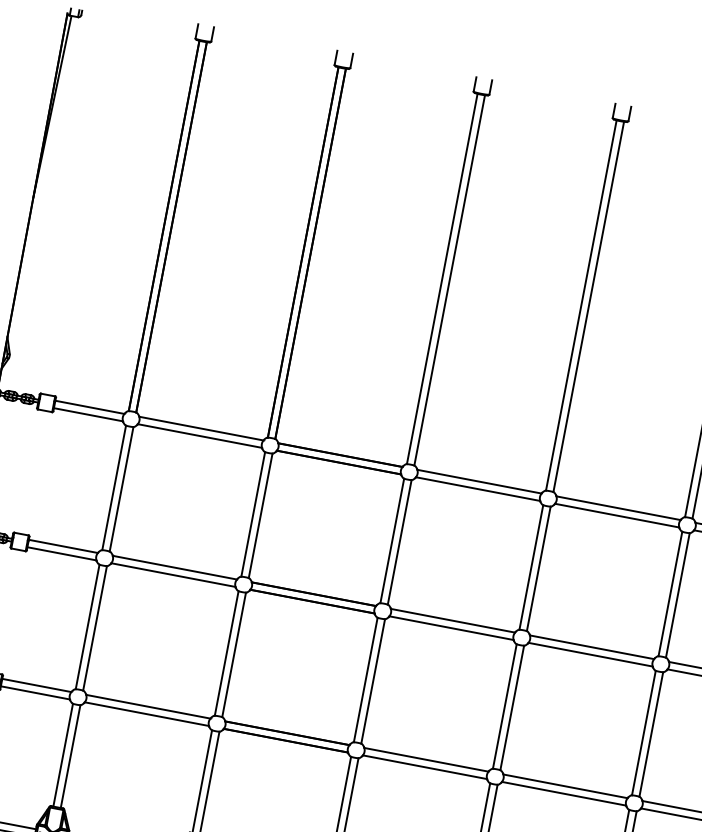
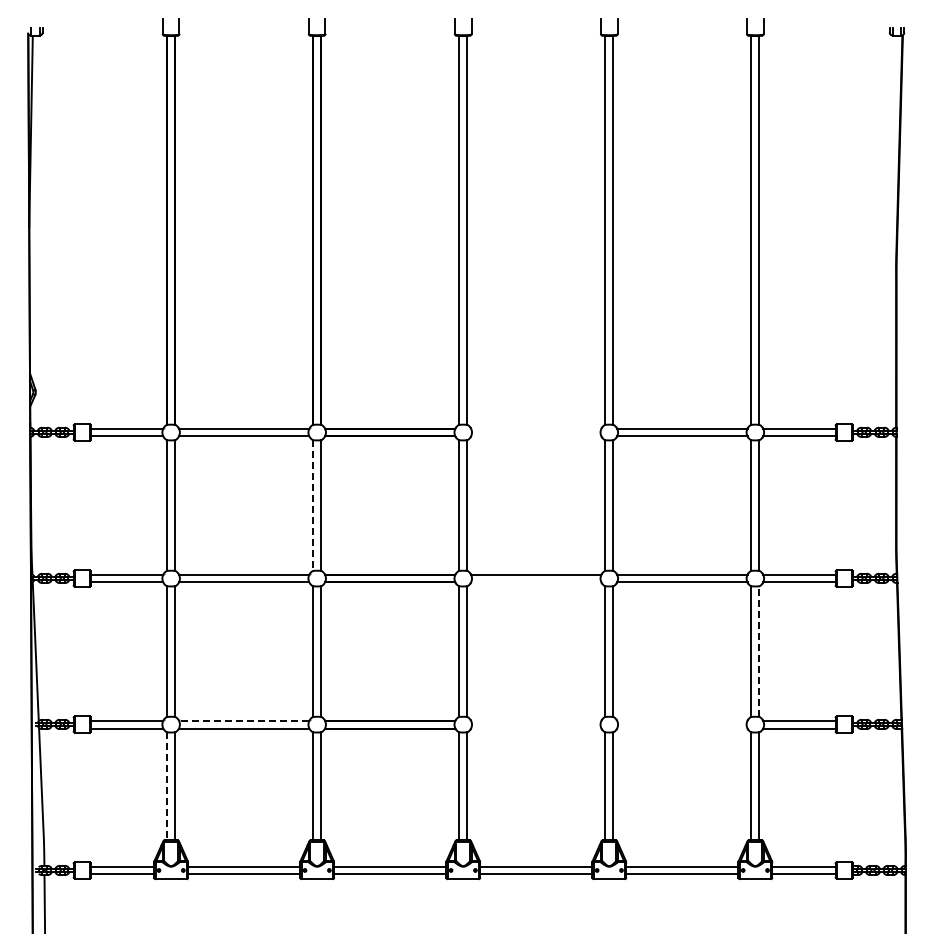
line: (479, 481) -> (536, 428), removed
line: (478, 489) -> (536, 436), removed
line: (253, 515) -> (313, 506), solid -> dashed
line: (451, 628) -> (536, 582), removed
line: (147, 706) -> (243, 720), solid -> dashed
line: (651, 734) -> (759, 651), solid -> dashed
line: (63, 755) -> (167, 786), solid -> dashed
line: (426, 759) -> (536, 720), removed
line: (425, 767) -> (536, 728), removed
line: (565, 786) -> (682, 720), removed
line: (564, 793) -> (682, 728), removed

